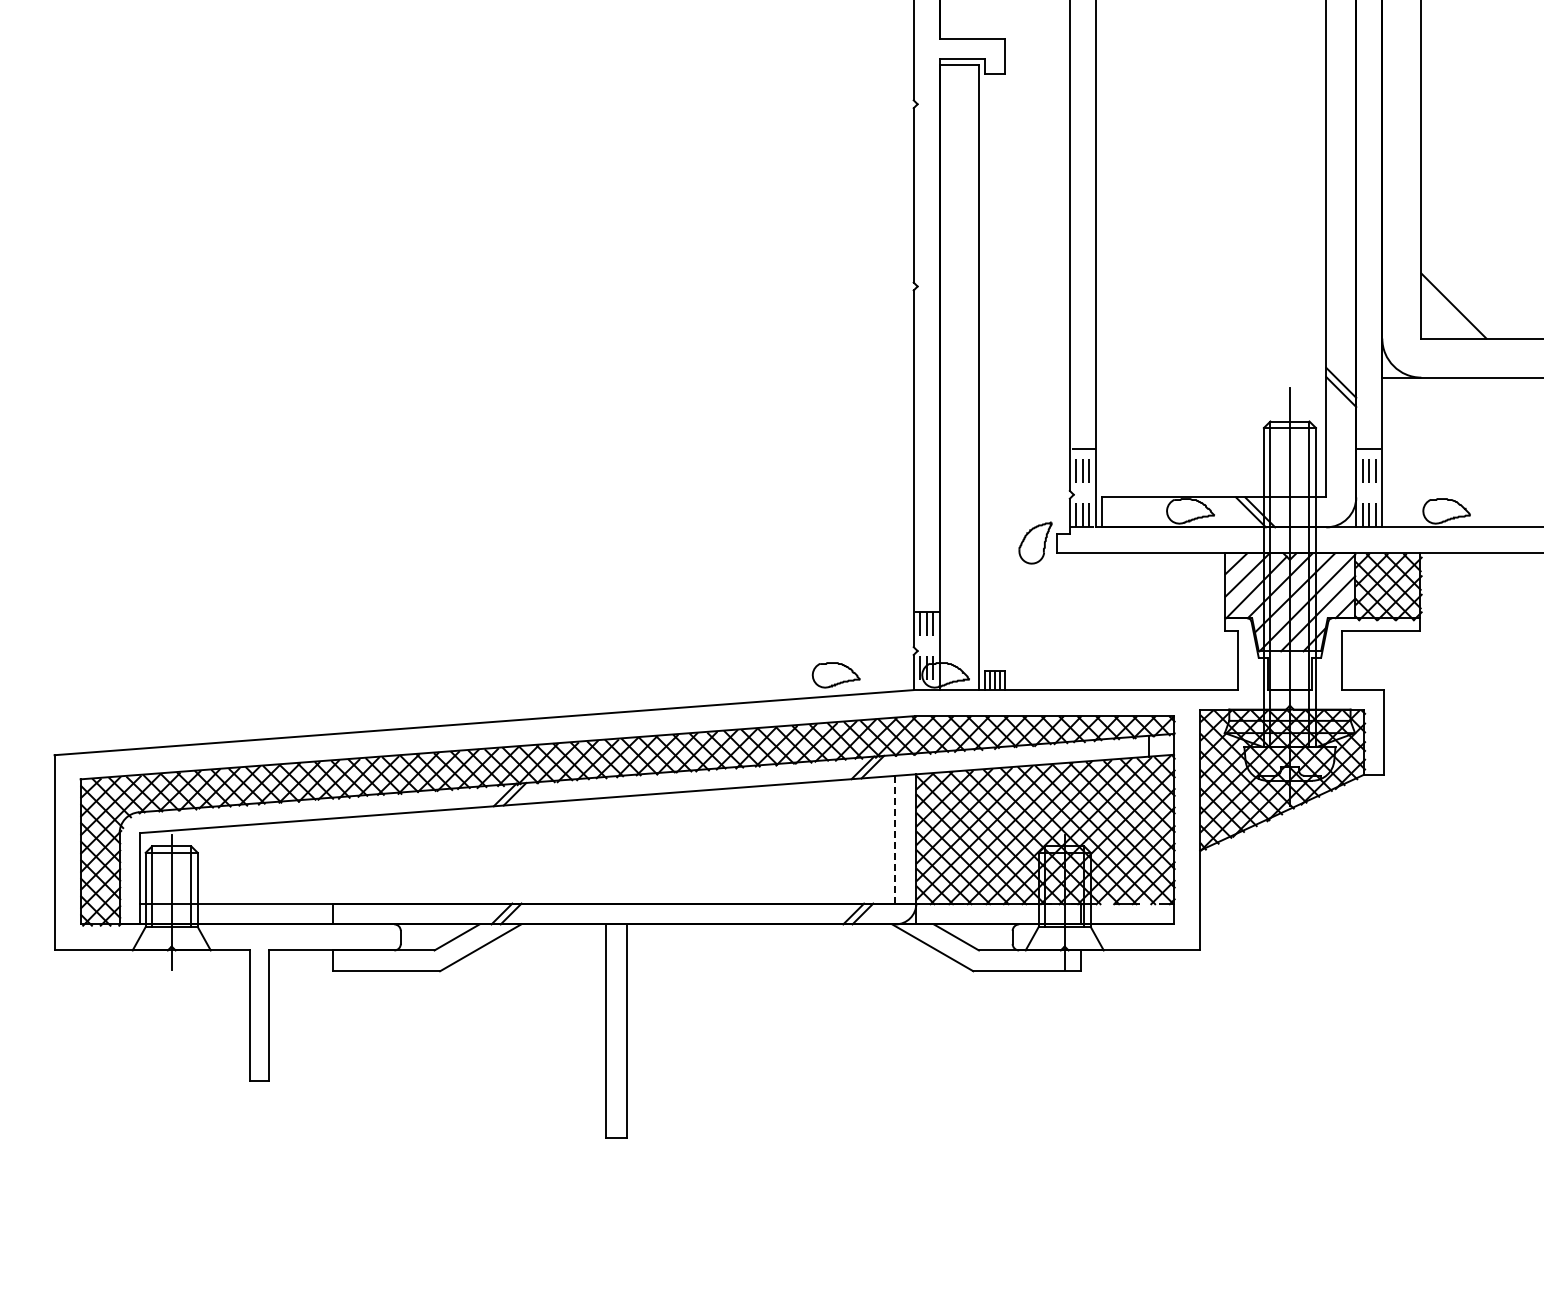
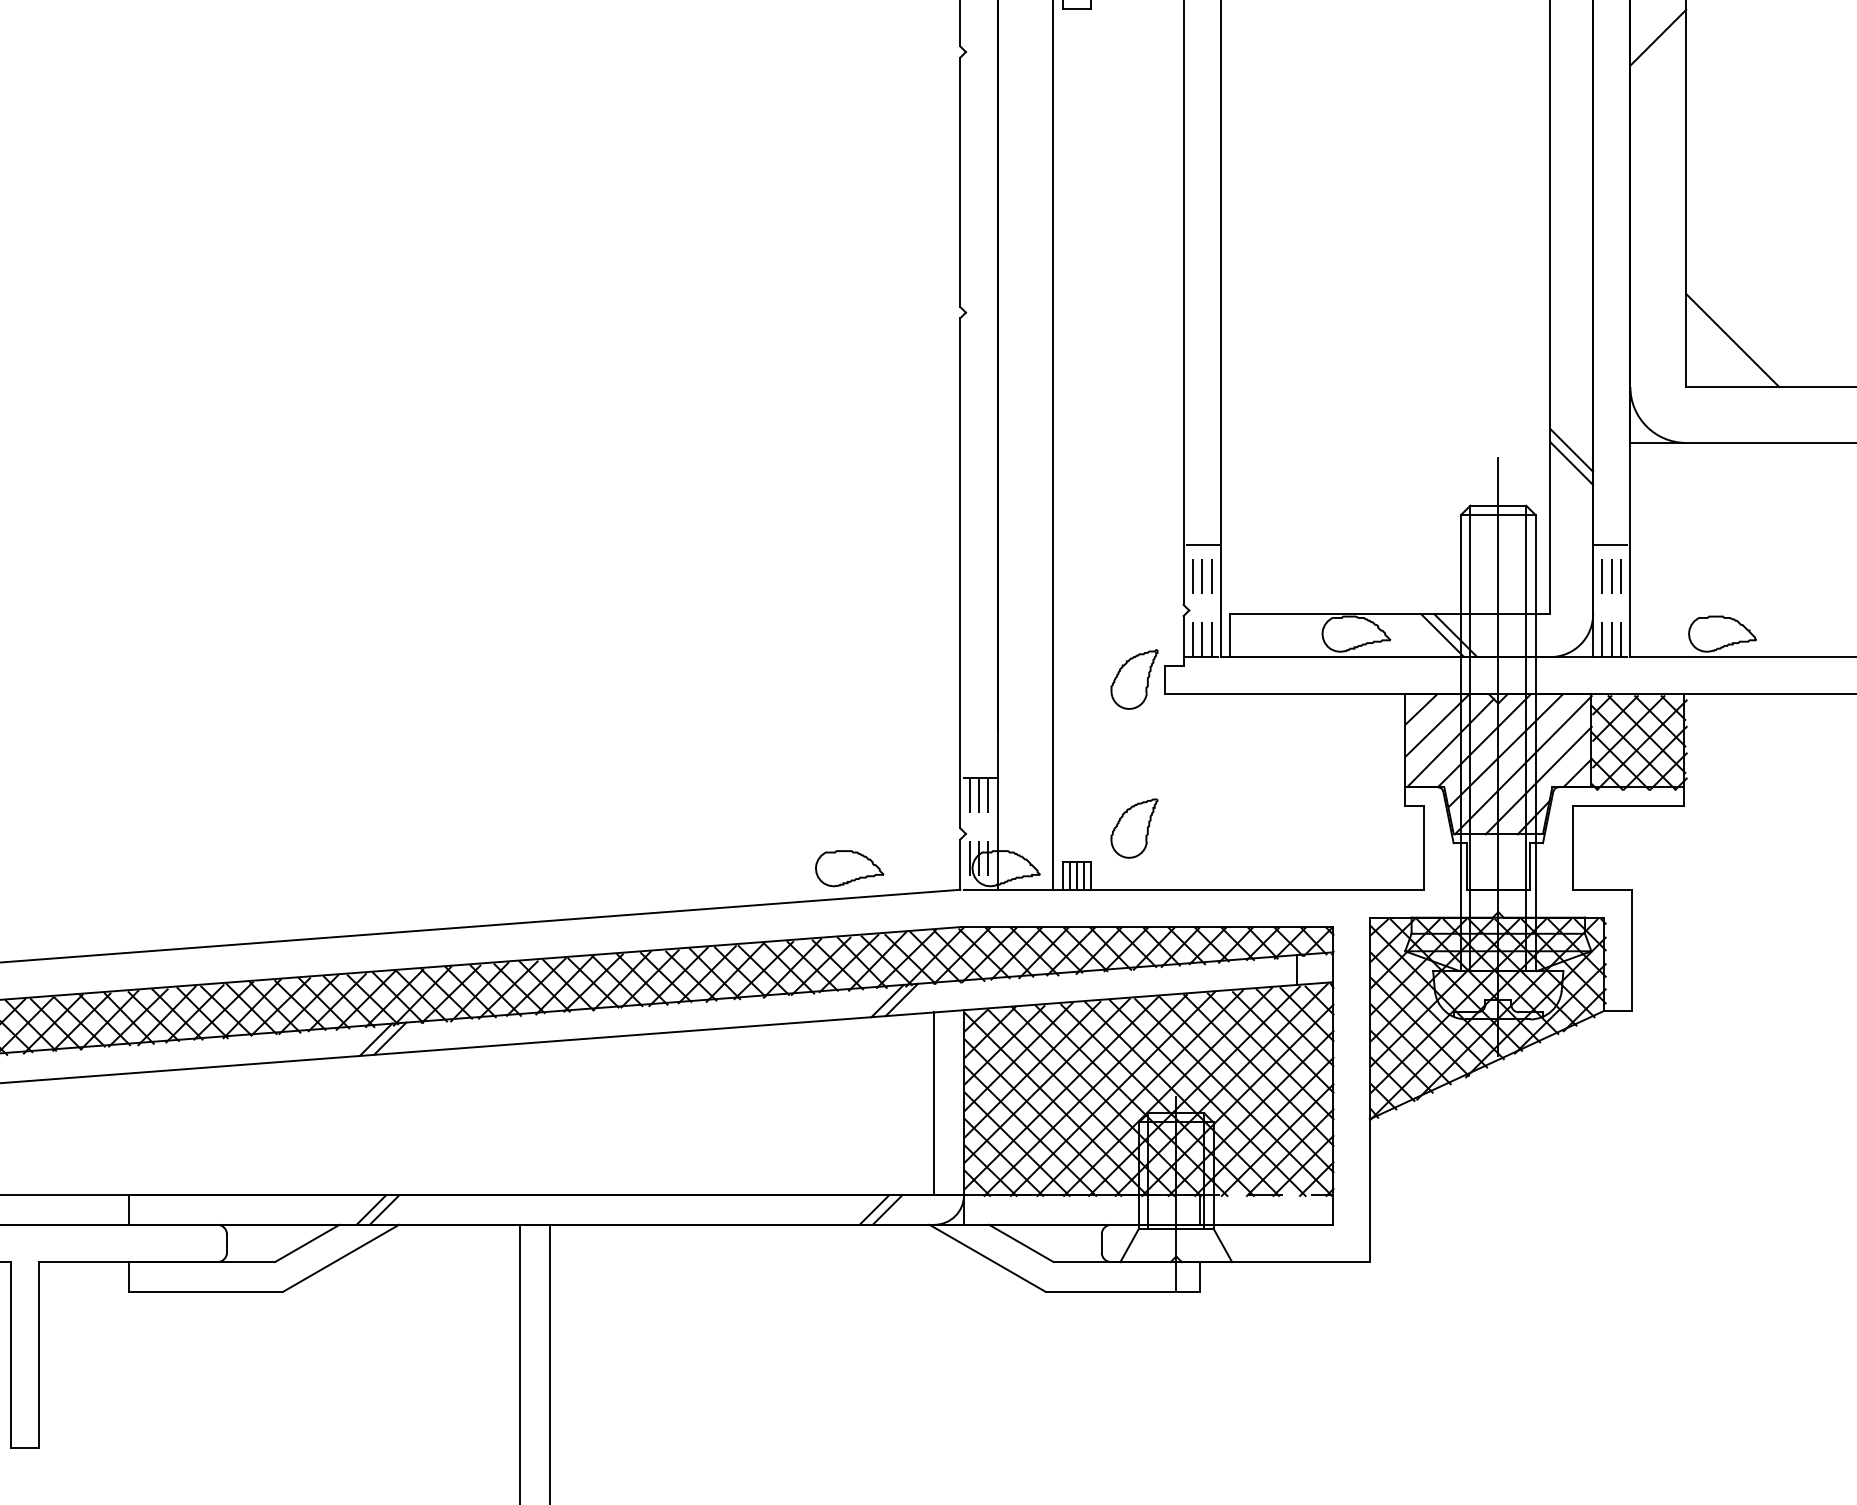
line: (1401, 93) -> (1657, 36), added
part: (1035, 647) -> (1134, 828), added
line: (895, 839) -> (934, 1103), dashed -> solid

